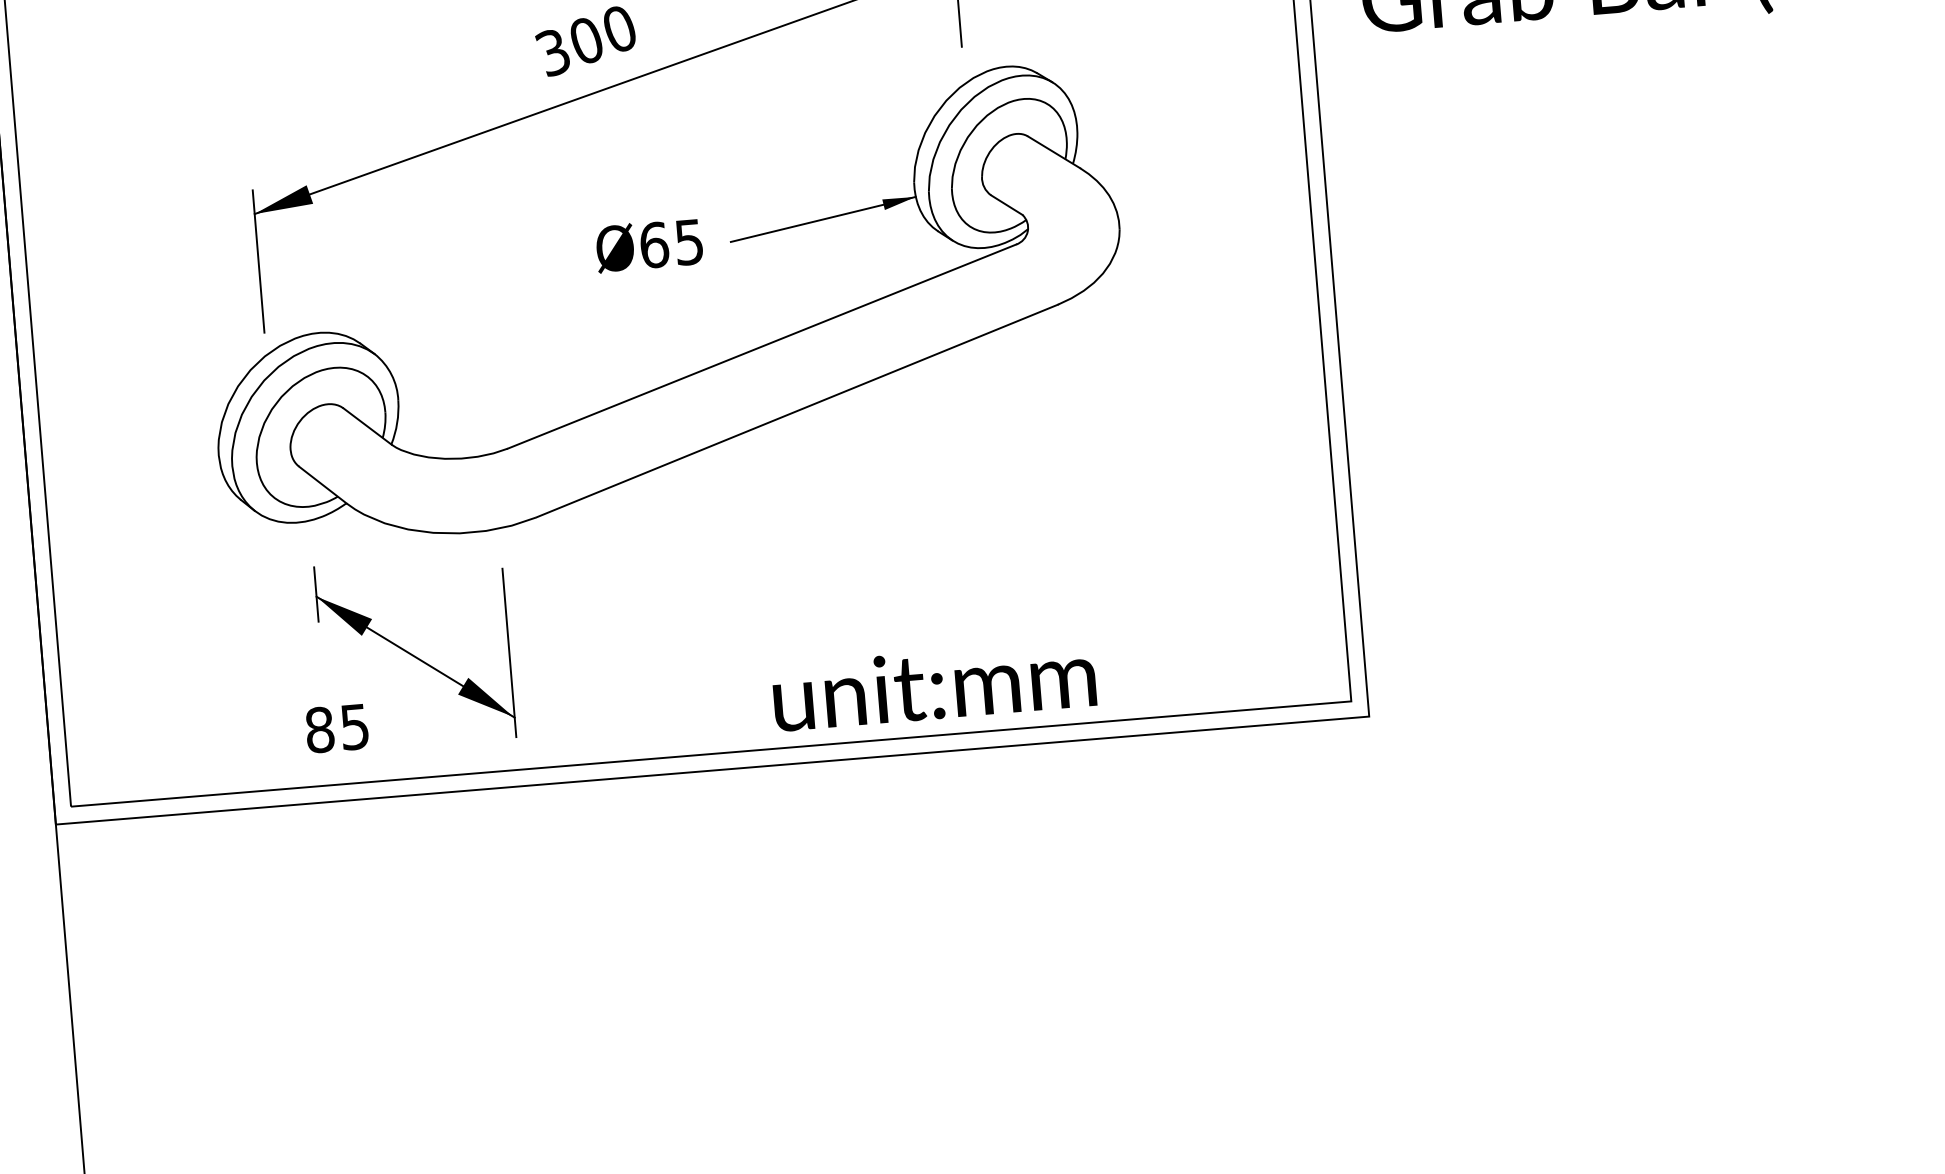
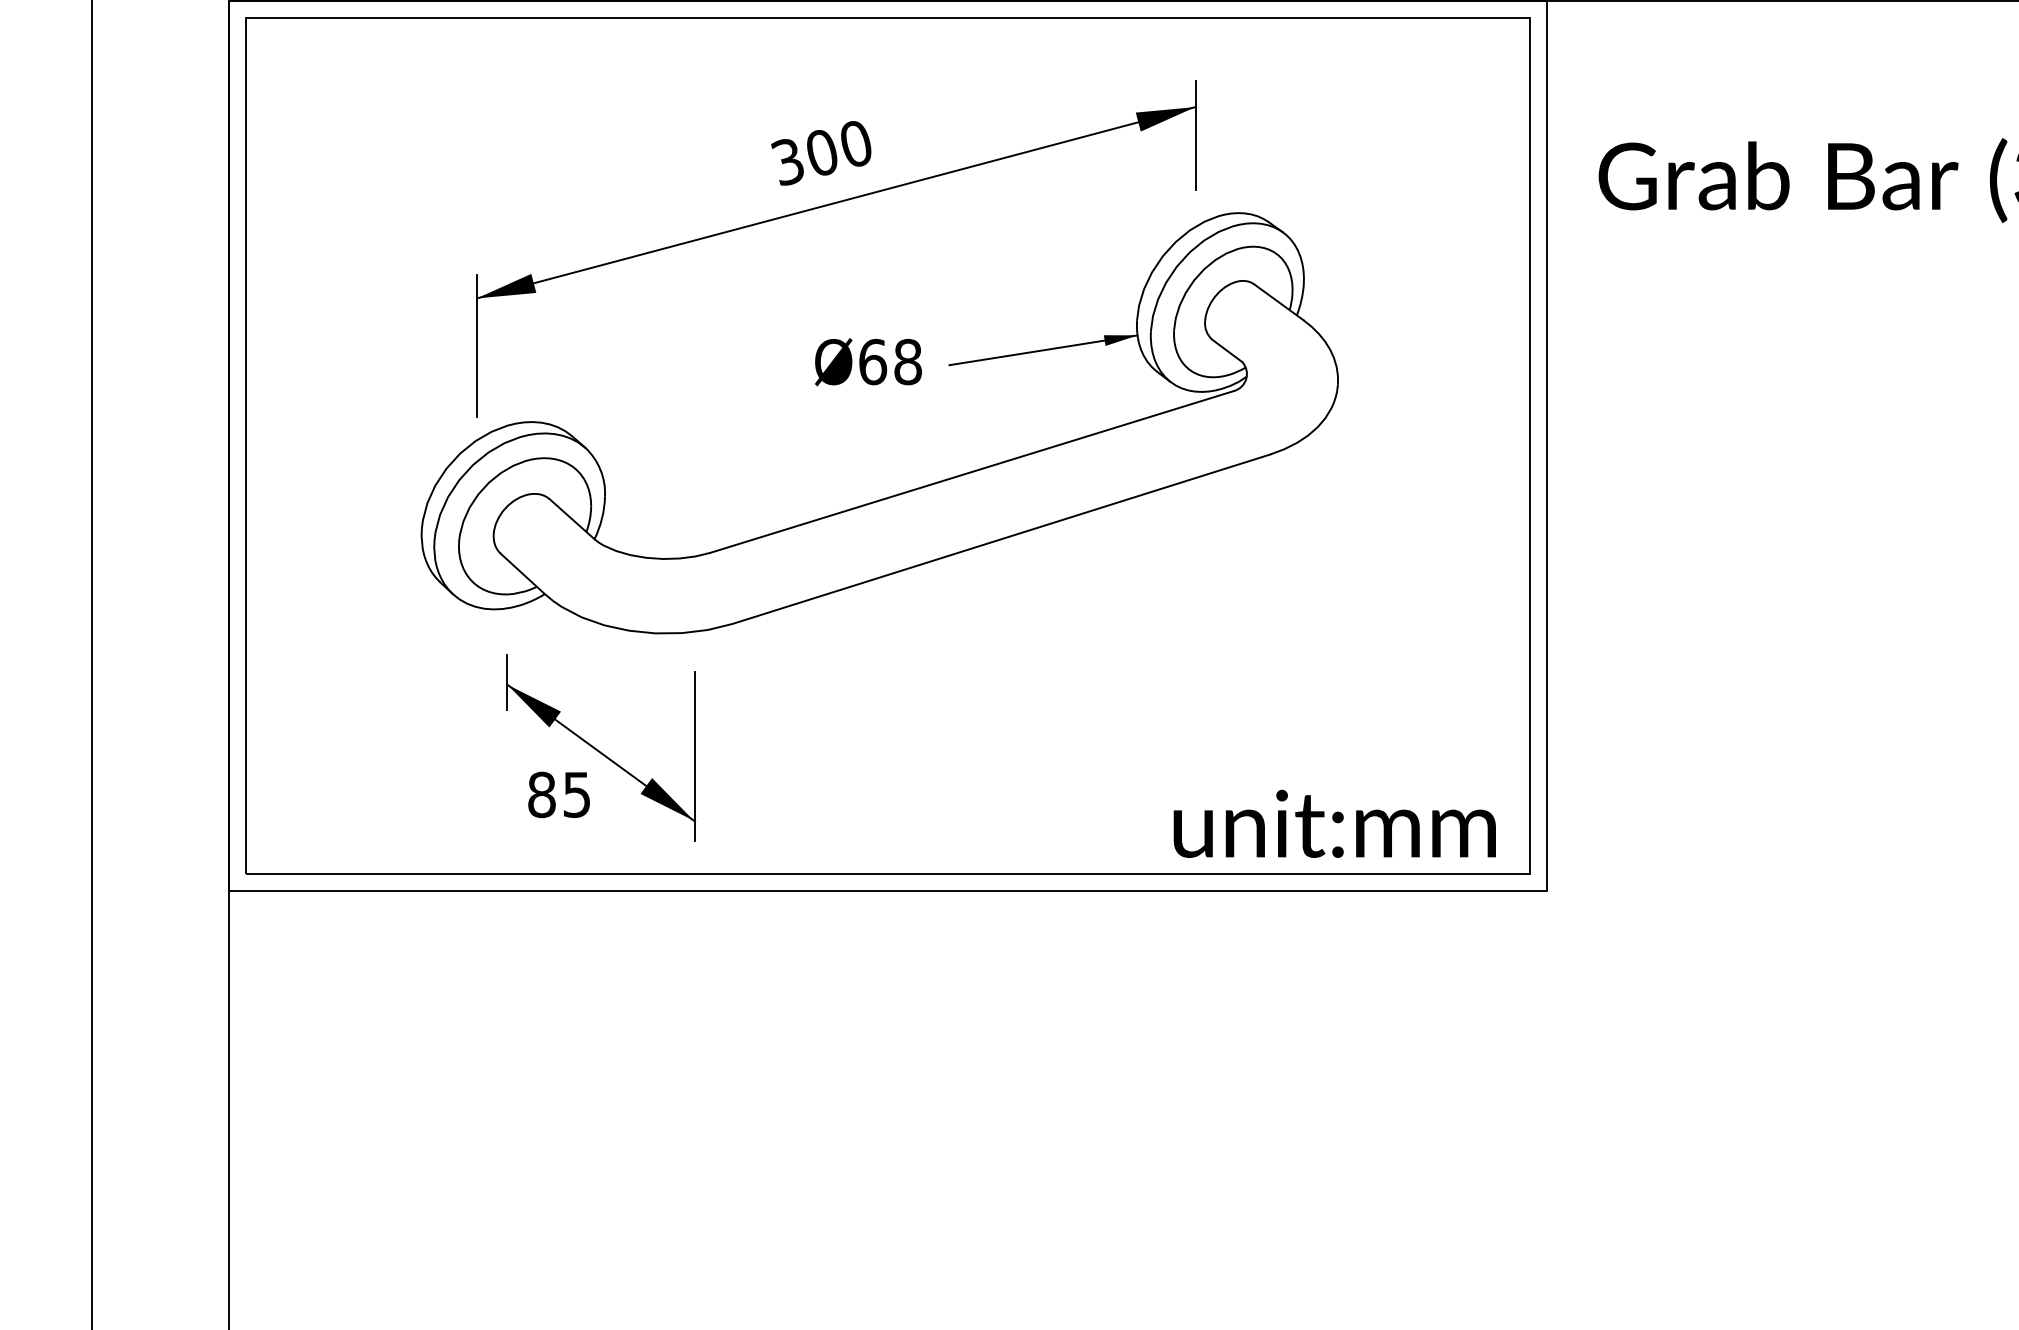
text: (688, 241) -> (907, 361), Ø65 -> Ø68
text: (933, 685) -> (1334, 823), moved
text: (336, 728) -> (558, 794), moved

